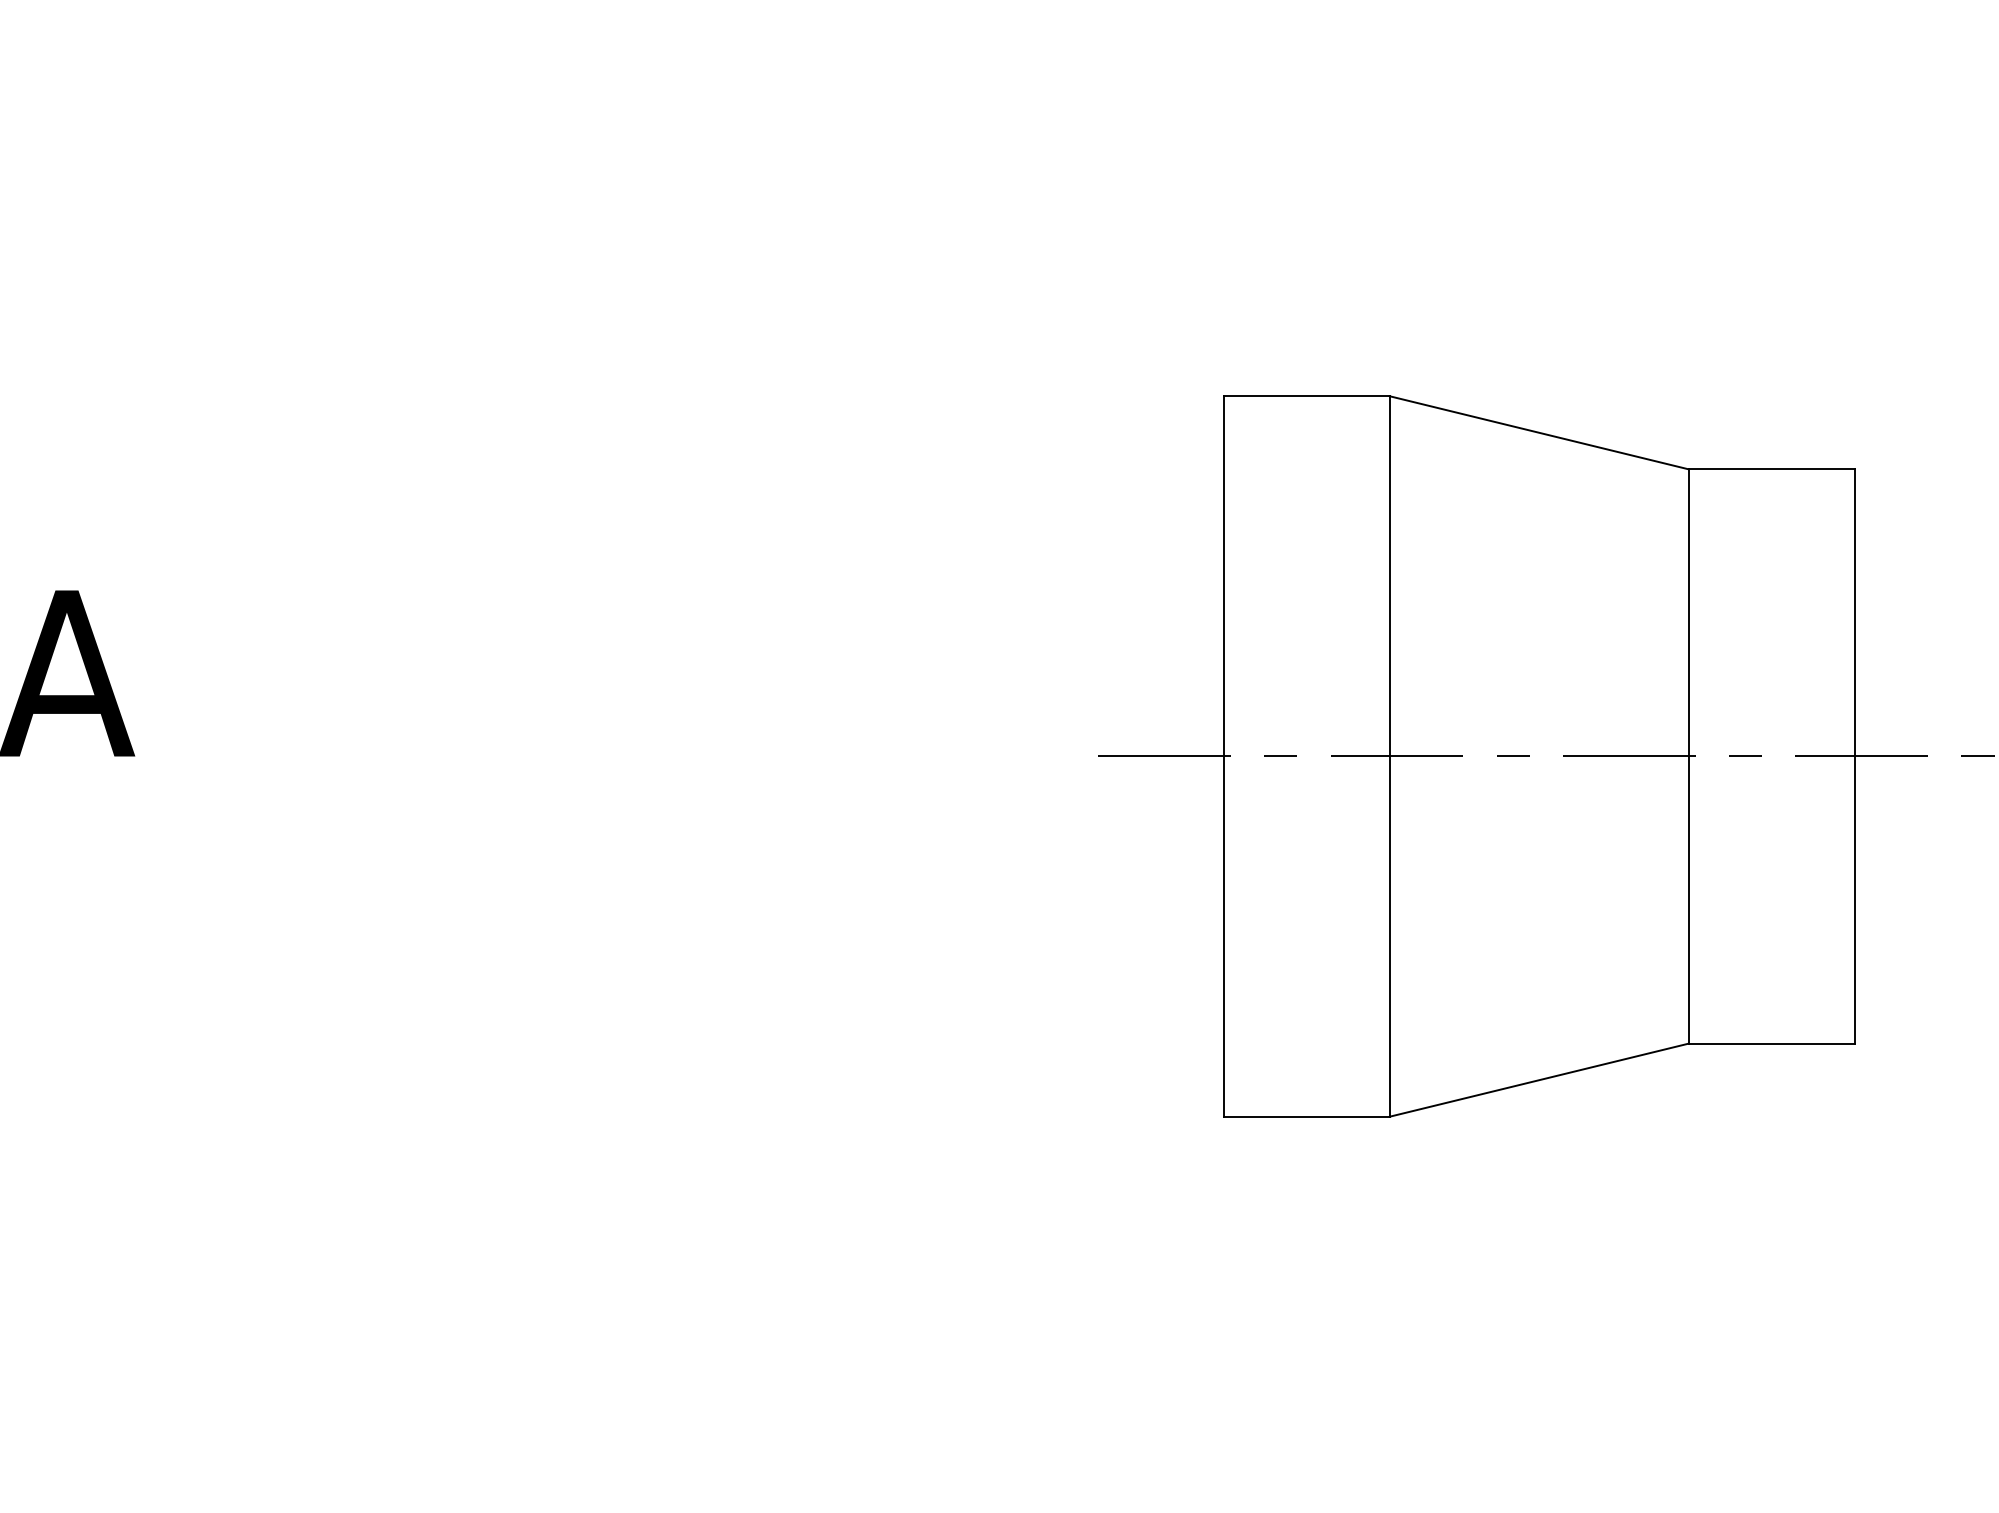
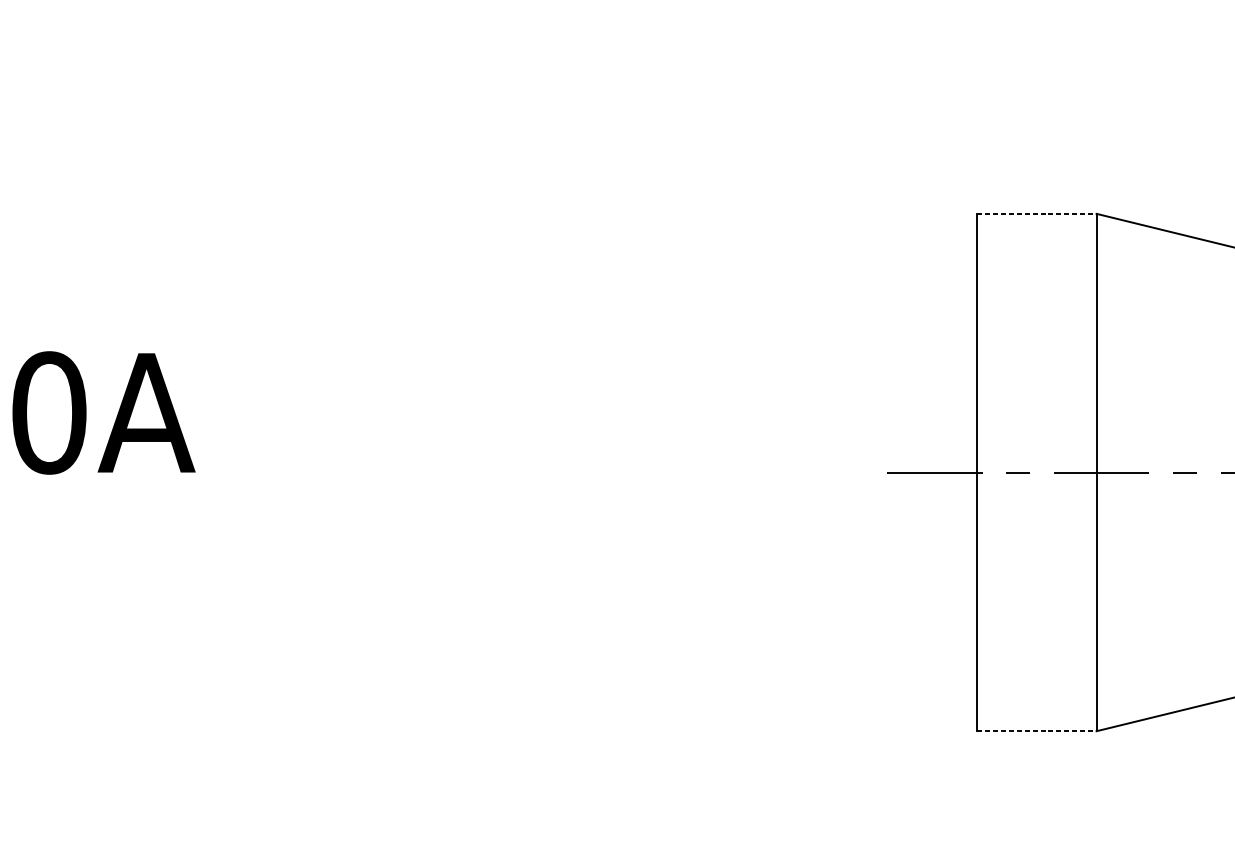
line: (1307, 396) -> (1037, 214), solid -> dashed
line: (1307, 1116) -> (1037, 731), solid -> dashed

